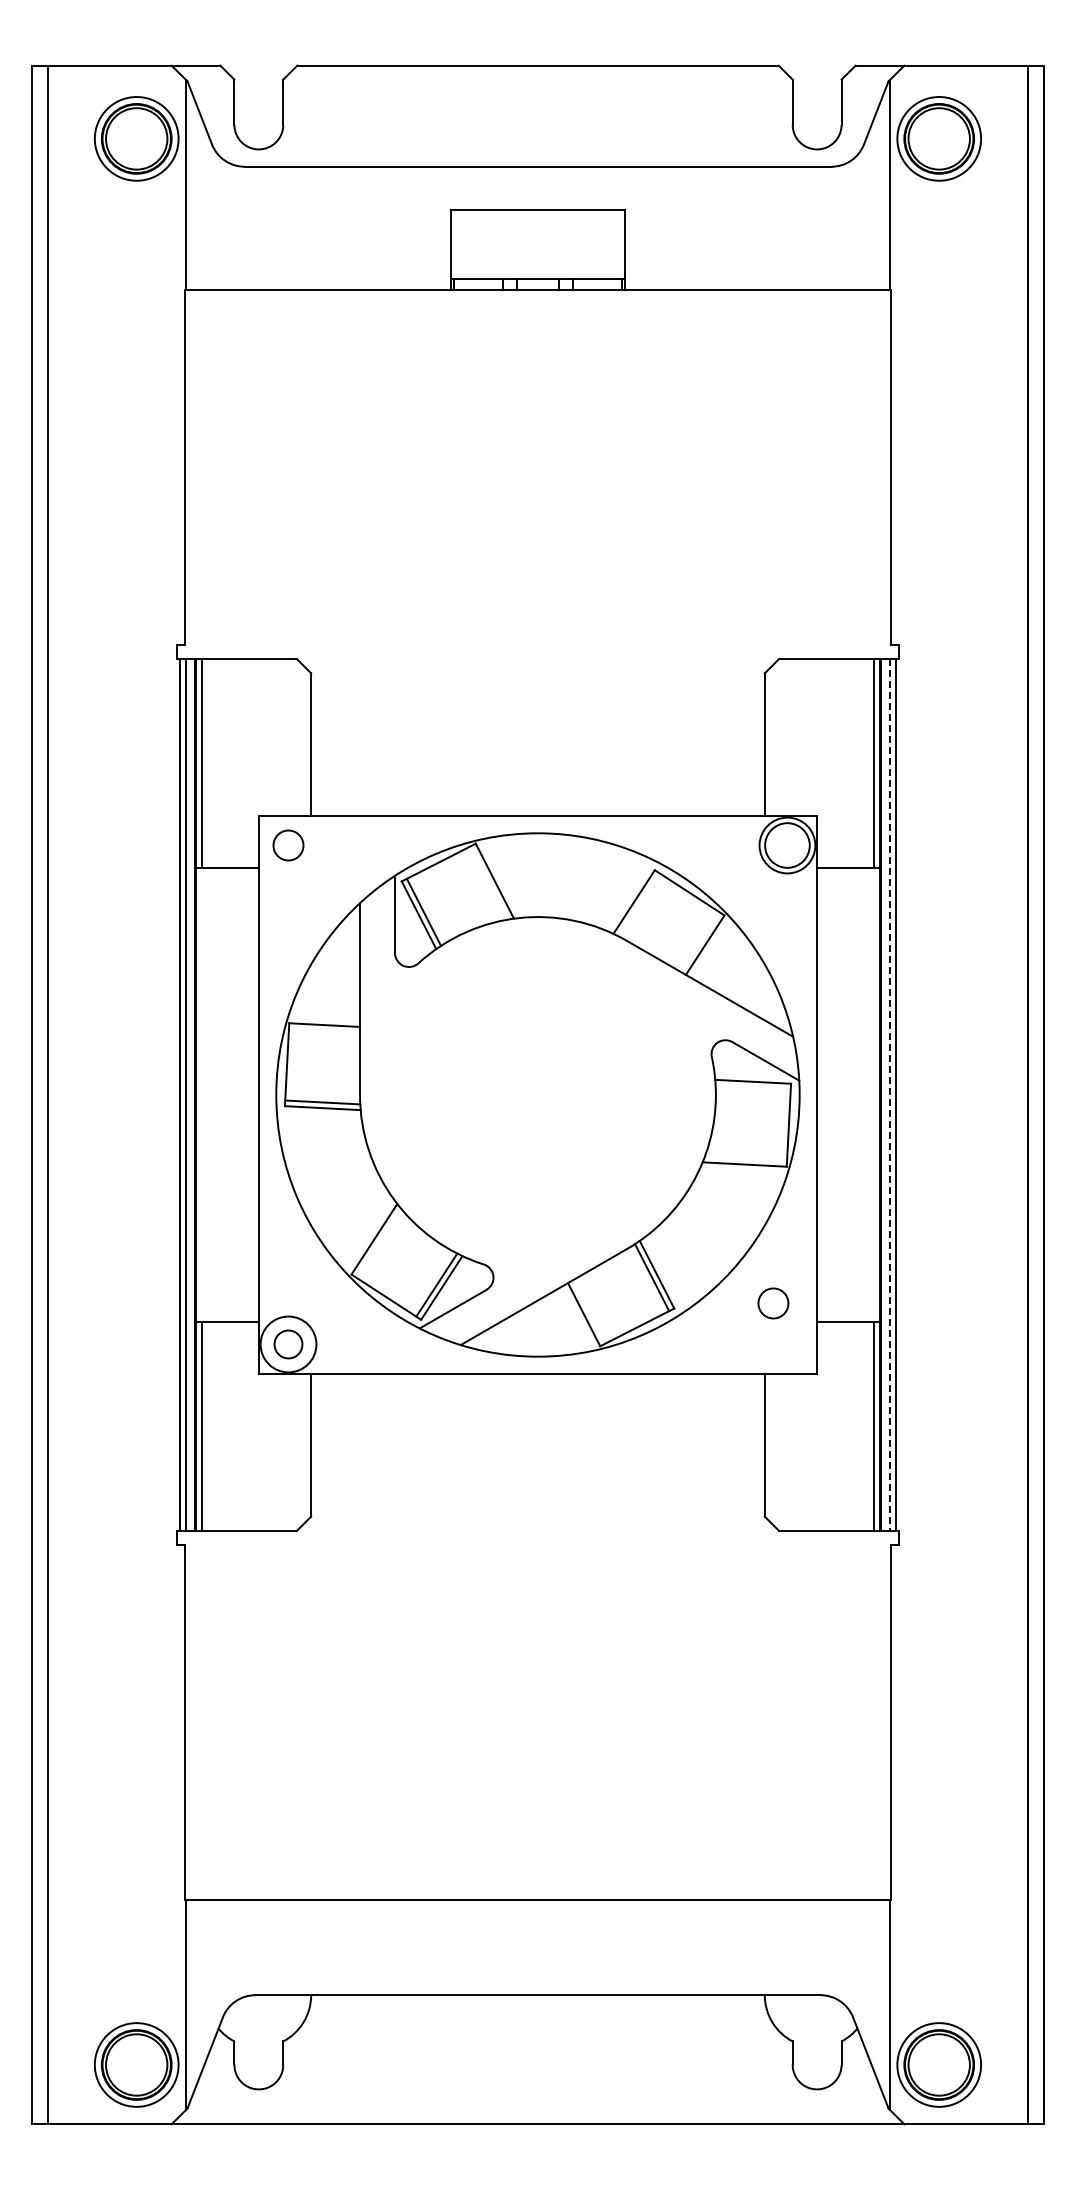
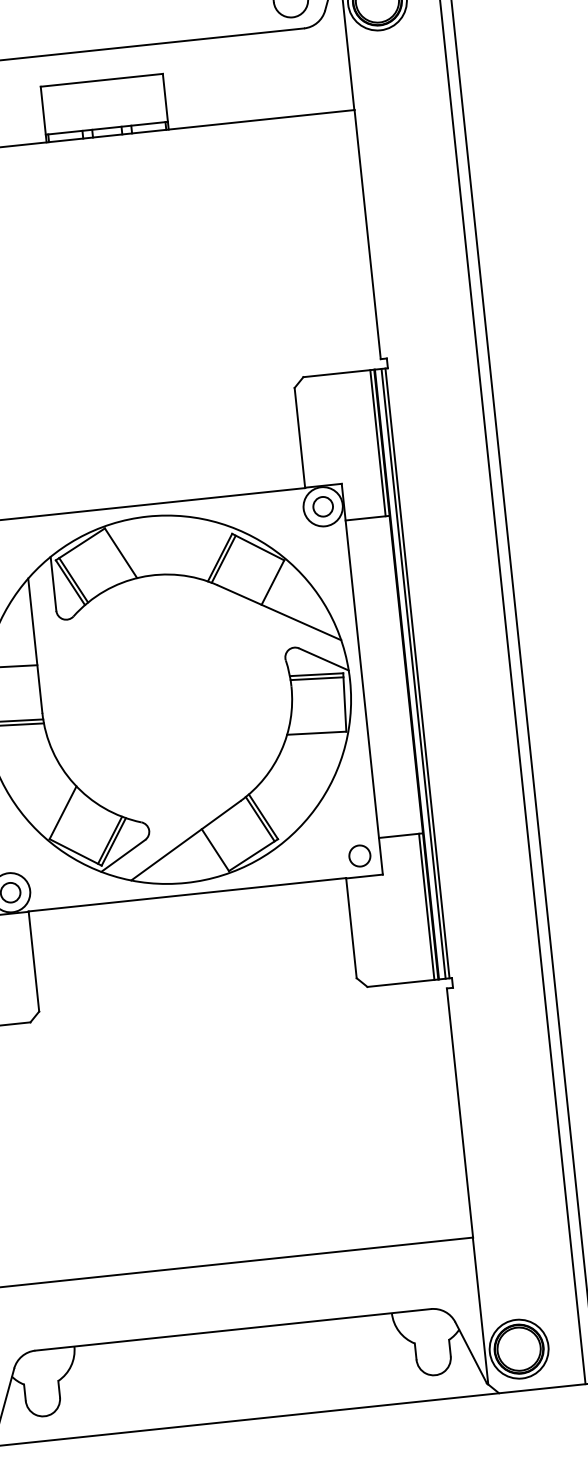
circle: (787, 845) -> (323, 506), size x0.62
line: (638, 904) -> (223, 559), added
line: (752, 1087) -> (316, 678), added
line: (890, 1095) -> (413, 674), dashed -> solid
circle: (773, 1303) -> (359, 856), moved

